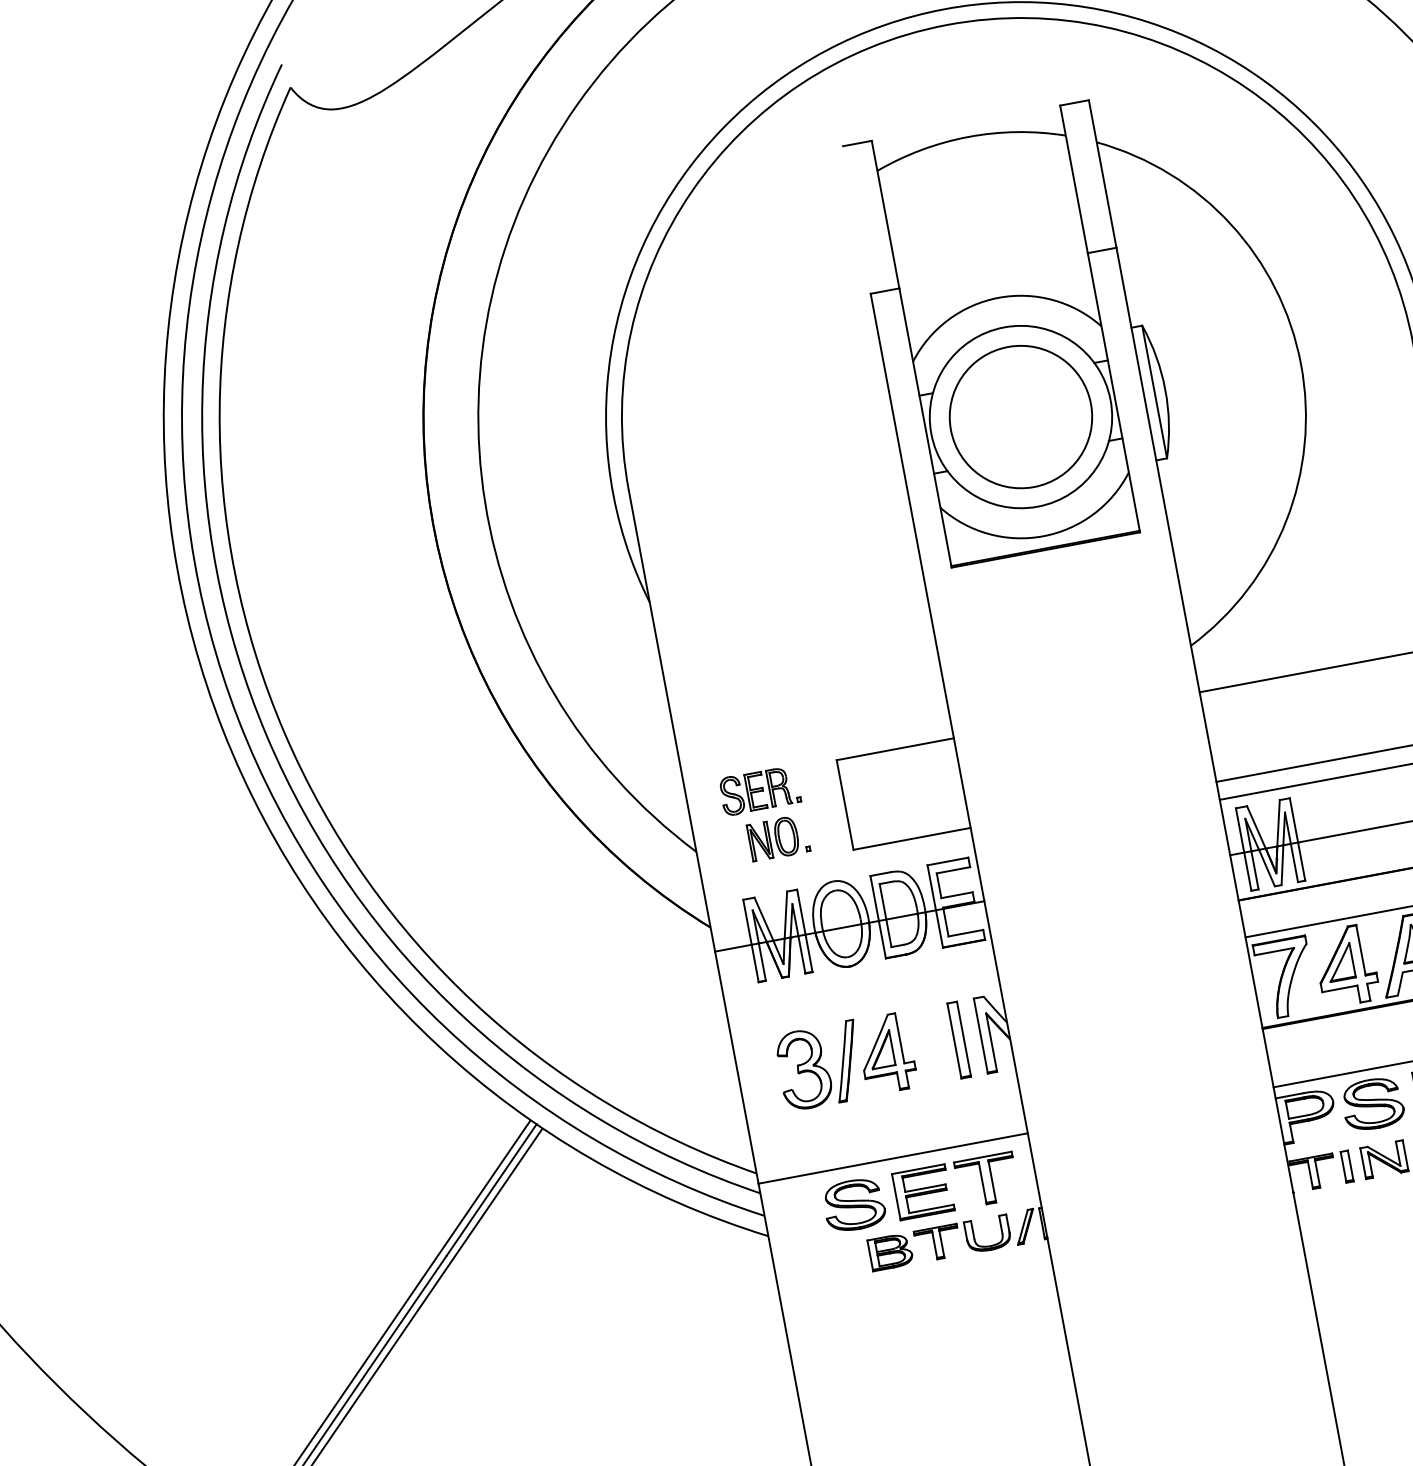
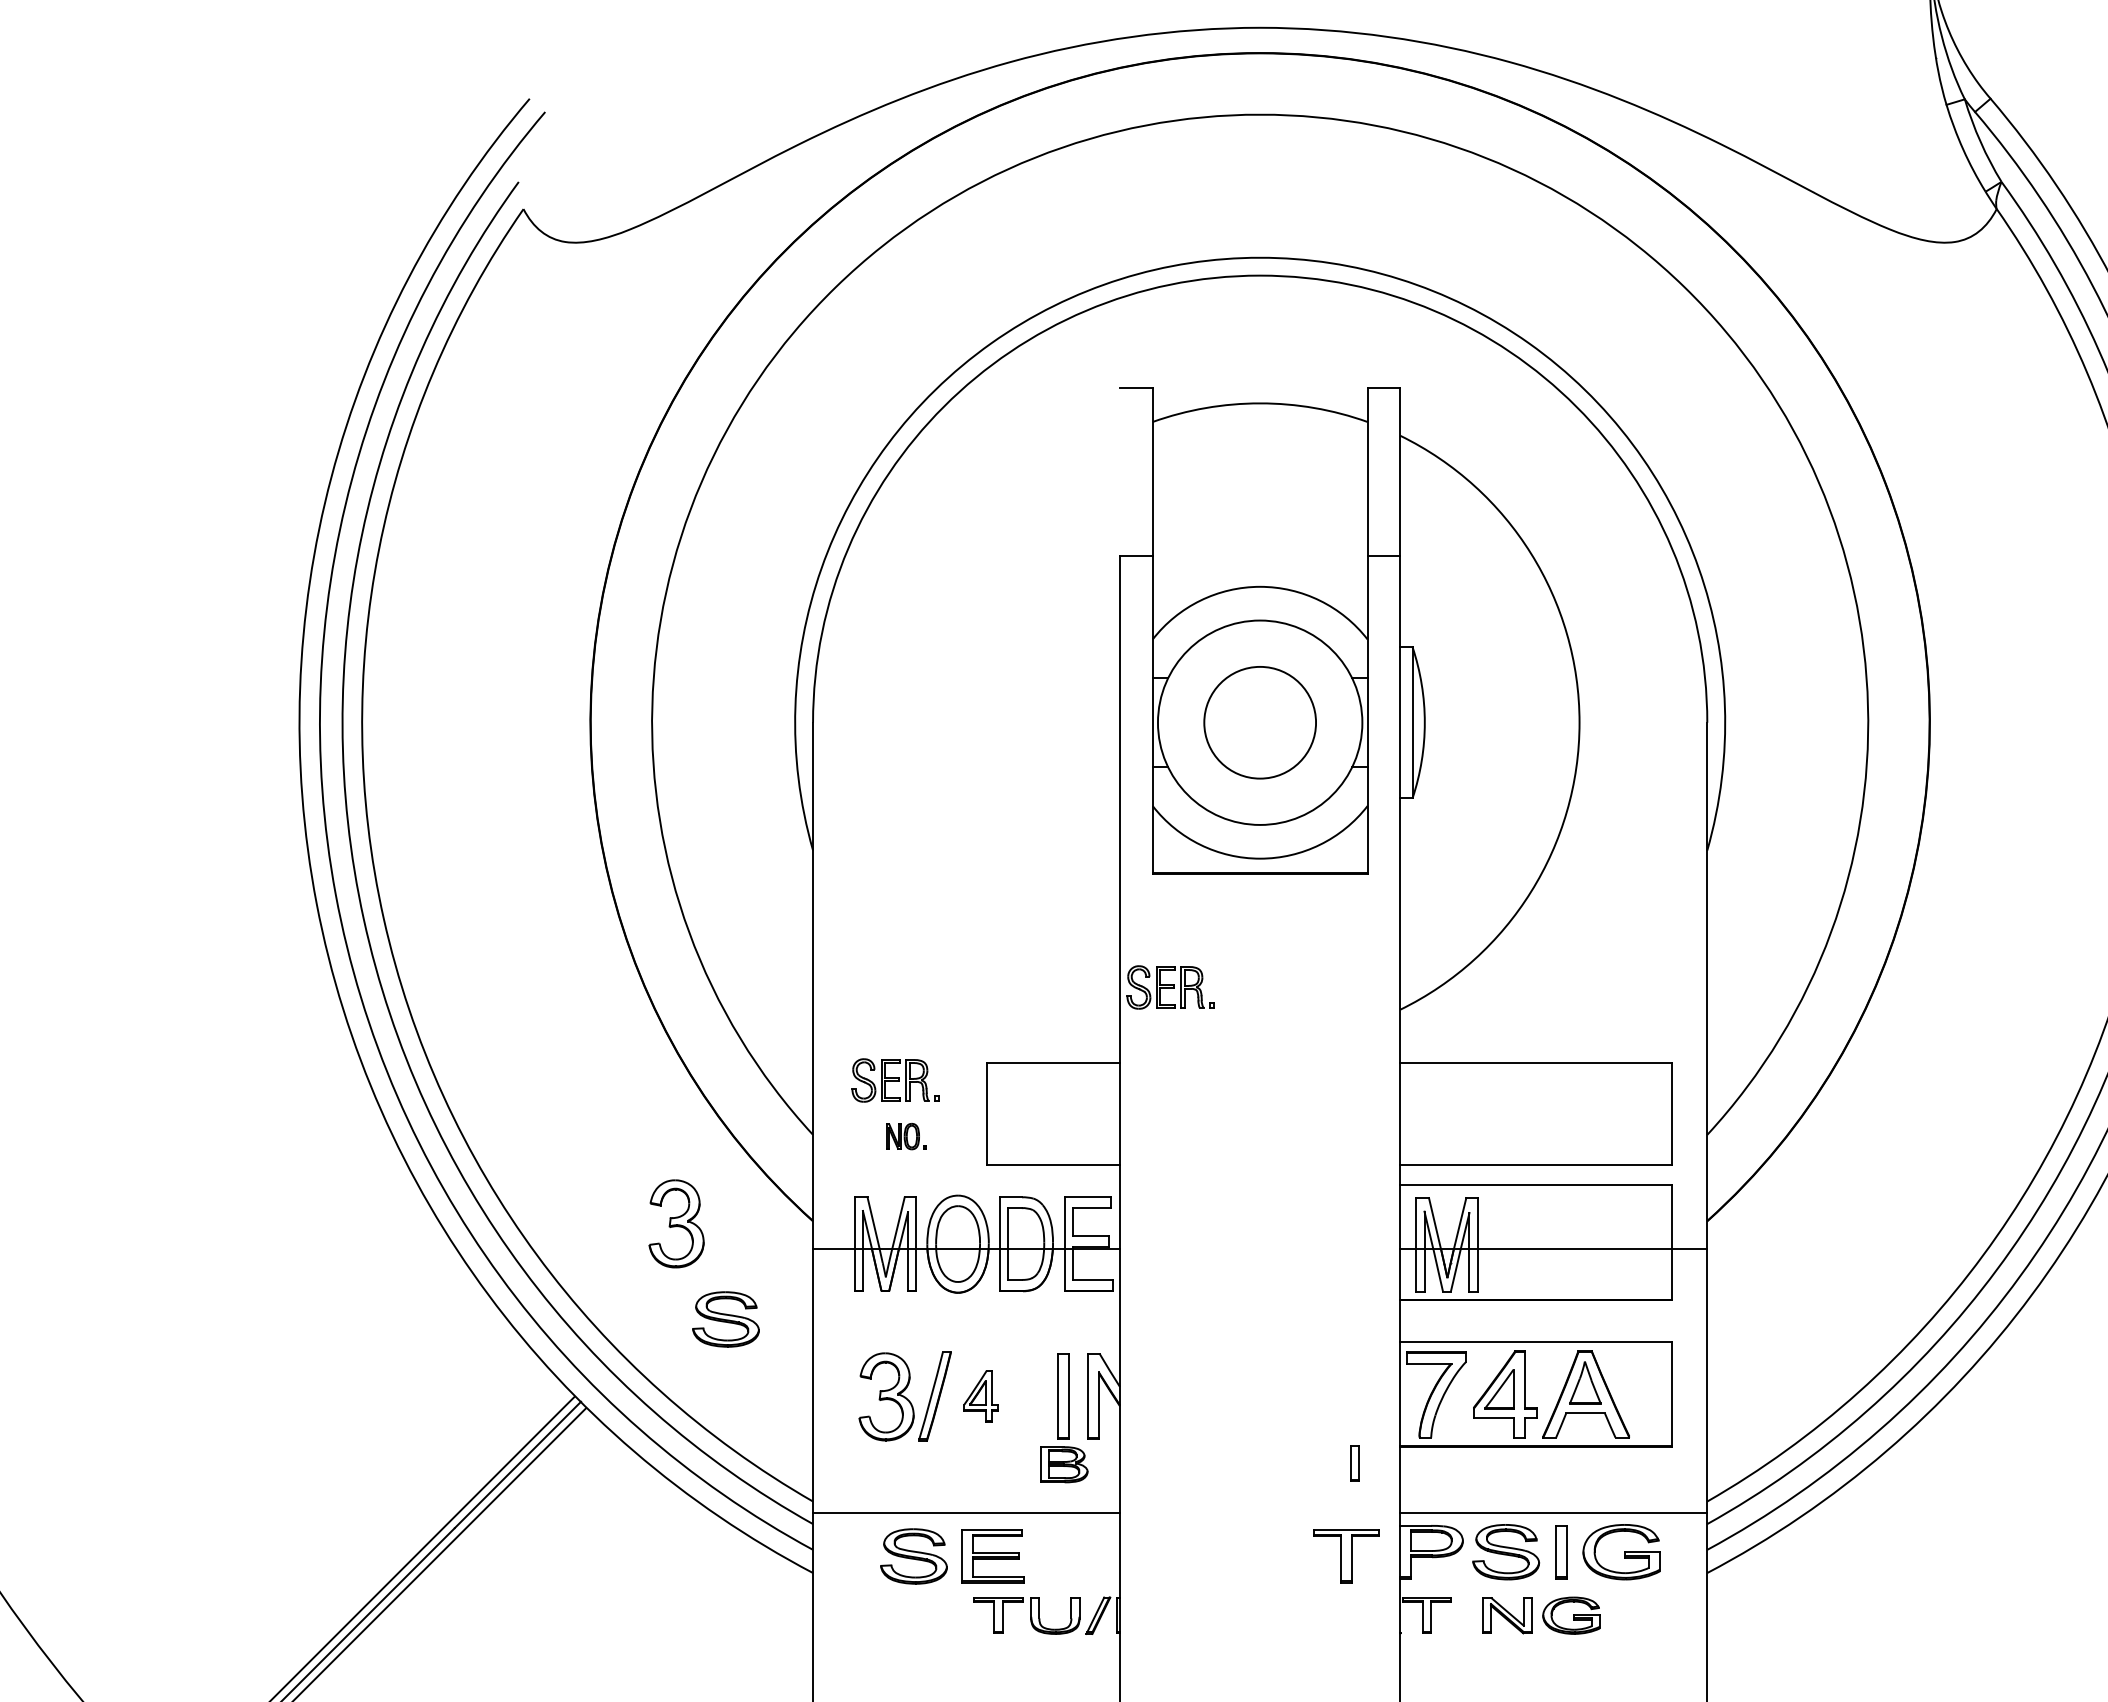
circle: (1020, 416) -> (1259, 722), size x0.7
part: (985, 663) -> (1170, 987), added
part: (778, 838) -> (906, 1136), size x0.6
part: (591, 952) -> (676, 1223), added
part: (649, 1028) -> (725, 1319), added
part: (887, 1053) -> (981, 1396), size x0.6
part: (1346, 1166) -> (1354, 1463), moved
part: (987, 1180) -> (1346, 1556), moved
part: (890, 1251) -> (1064, 1464), moved

